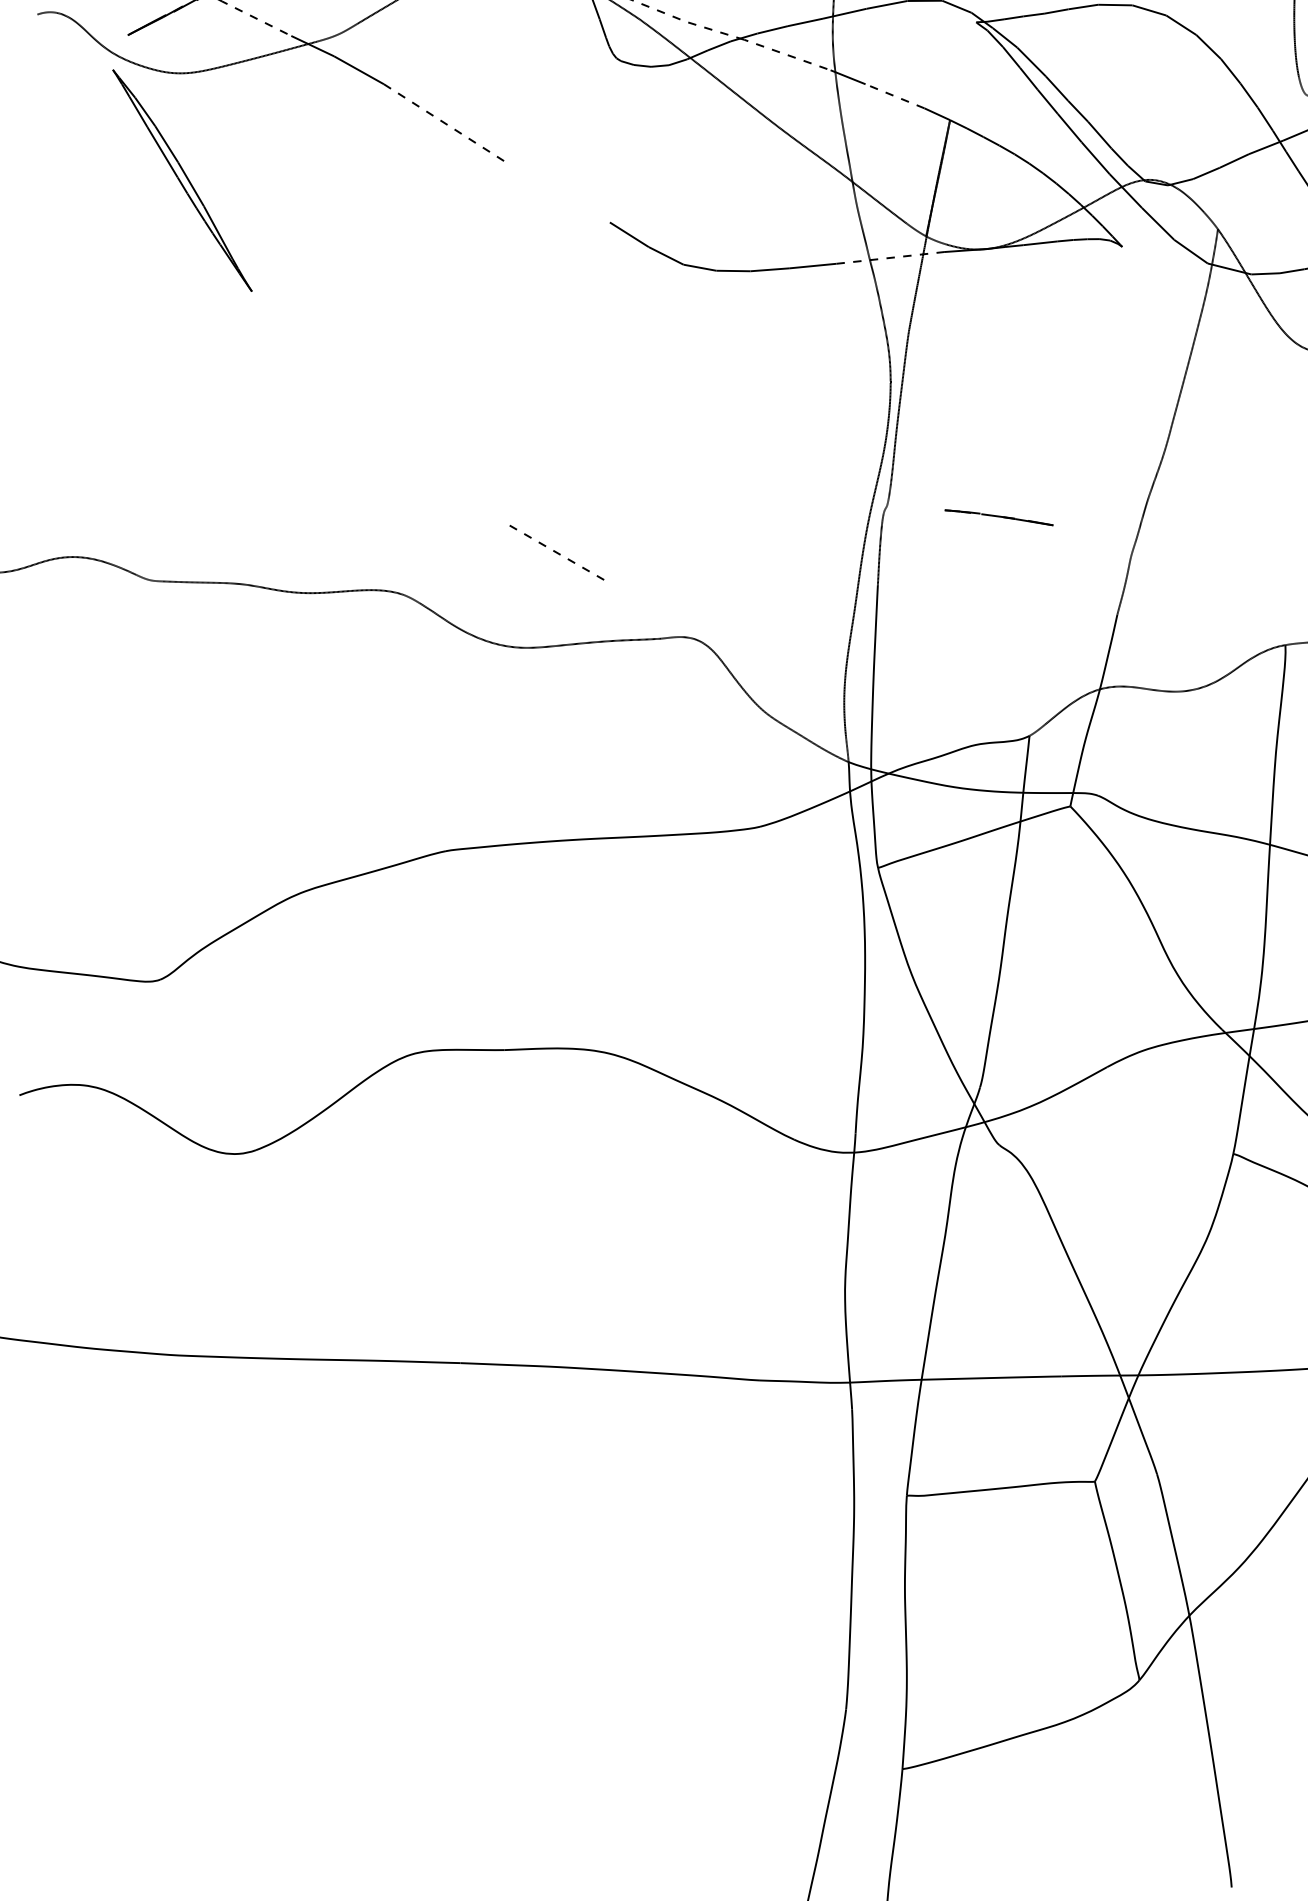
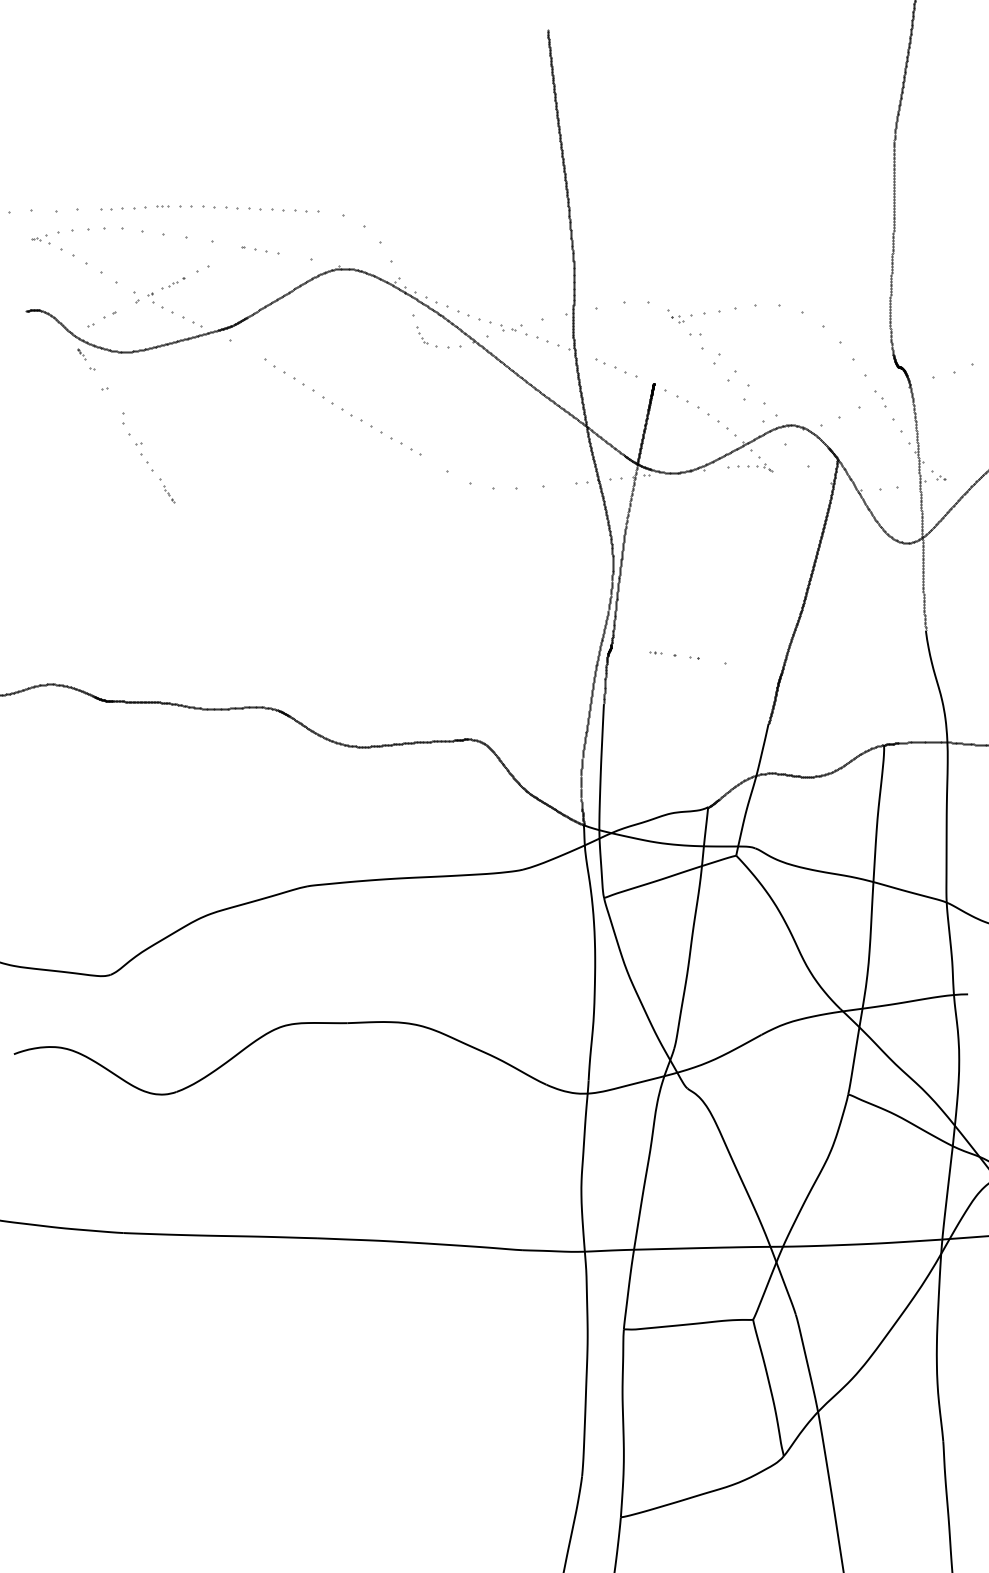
line: (554, 551) -> (381, 432), moved

